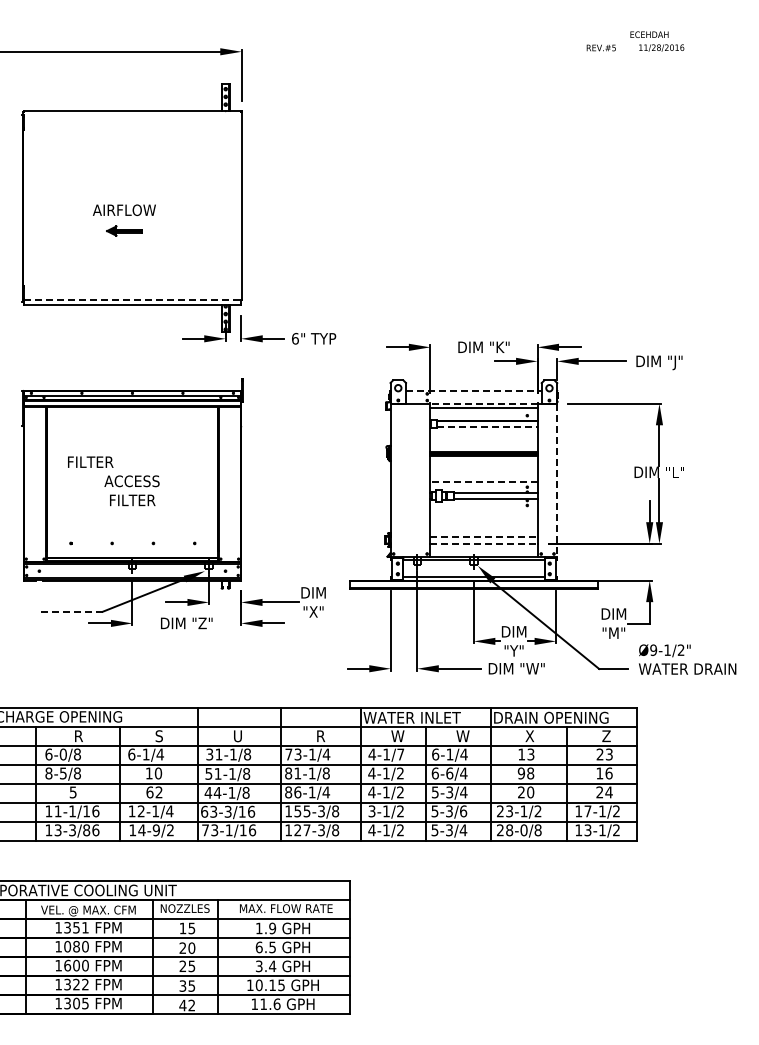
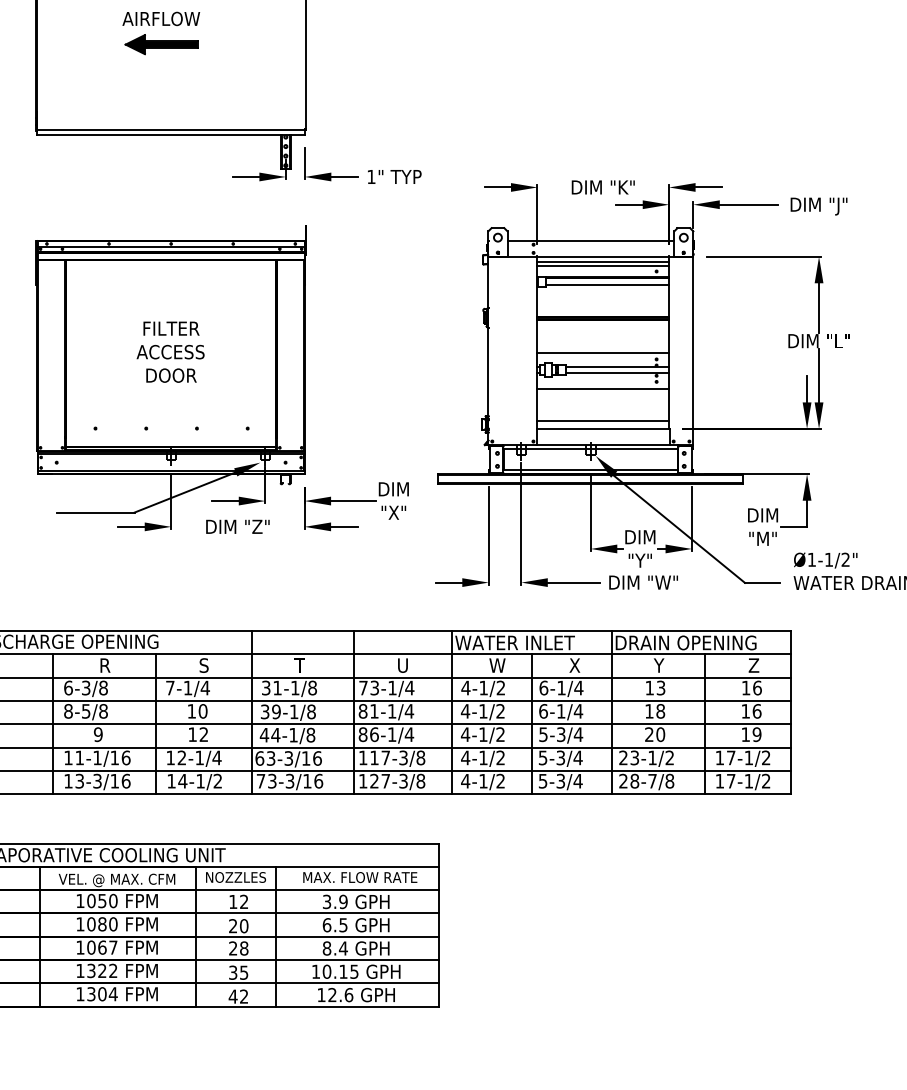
part: (124, 230) -> (161, 43), size x1.67
line: (133, 300) -> (172, 129), dashed -> solid
text: (295, 338) -> (371, 176), 6" -> 1"
line: (473, 390) -> (590, 240), dashed -> solid
line: (483, 403) -> (602, 256), dashed -> solid
line: (483, 411) -> (602, 266), added
line: (487, 426) -> (607, 284), dashed -> solid
text: (90, 461) -> (171, 327), moved
line: (557, 480) -> (693, 351), dashed -> solid
line: (483, 481) -> (602, 352), dashed -> solid
text: (132, 500) -> (171, 375), FILTER -> DOOR
line: (483, 511) -> (602, 389), added
line: (483, 537) -> (602, 421), dashed -> solid
line: (483, 543) -> (602, 428), dashed -> solid
line: (70, 611) -> (94, 512), dashed -> solid
text: (653, 649) -> (811, 558), Ø9-1/2" -> Ø1-1/2"
text: (237, 736) -> (300, 665), U -> T
text: (321, 736) -> (403, 665), R -> U
text: (462, 736) -> (576, 665), W -> X
text: (529, 736) -> (659, 665), X -> Y
text: (62, 754) -> (85, 688), 6-0/8 -> 6-3/8
text: (131, 754) -> (169, 688), 6-1/4 -> 7-1/4
text: (400, 754) -> (500, 688), 4-1/7 -> 4-1/2
text: (604, 754) -> (751, 688), 23 -> 16
text: (213, 773) -> (270, 711), 51-1/8 -> 39-1/8
text: (326, 773) -> (409, 711), 81-1/8 -> 81-1/4
text: (449, 773) -> (560, 711), 6-6/4 -> 6-1/4
text: (520, 773) -> (648, 711), 98 -> 18
text: (72, 792) -> (97, 734), 5 -> 9
text: (149, 792) -> (192, 734), 62 -> 12
text: (604, 792) -> (751, 734), 24 -> 19
text: (302, 811) -> (380, 758), 155-3/8 -> 117-3/8
text: (371, 811) -> (465, 758), 3-1/2 -> 4-1/2
text: (463, 811) -> (578, 758), 5-3/6 -> 5-3/4
text: (86, 830) -> (114, 781), 13-3/86 -> 13-3/16
text: (155, 830) -> (199, 781), 14-9/2 -> 14-1/2
text: (228, 830) -> (289, 781), 73-1/16 -> 73-3/16
text: (523, 830) -> (651, 781), 28-0/8 -> 28-7/8
text: (587, 830) -> (730, 781), 13-1/2 -> 17-1/2
text: (76, 927) -> (102, 900), 1351 -> 1050
text: (191, 928) -> (243, 901), 15 -> 12
text: (259, 928) -> (327, 901), 1.9 -> 3.9
text: (76, 965) -> (102, 947), 1600 -> 1067
text: (191, 966) -> (243, 948), 25 -> 28
text: (258, 966) -> (326, 948), 3.4 -> 8.4
text: (85, 1003) -> (113, 994), 1305 -> 1304
text: (263, 1003) -> (332, 994), 11.6 -> 12.6

